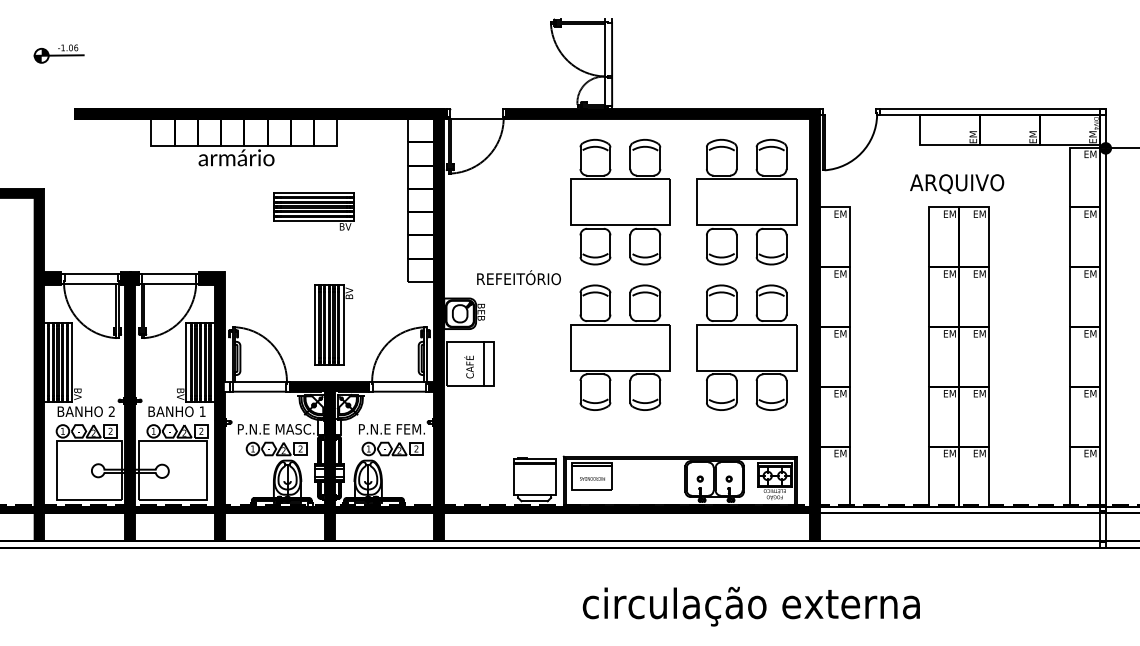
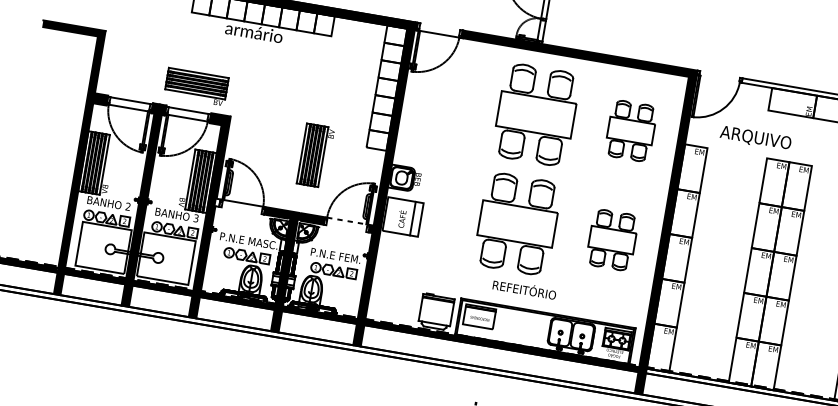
text: (957, 183) -> (756, 138), moved
part: (746, 201) -> (630, 130), size x0.6
part: (313, 211) -> (196, 87), moved
text: (518, 277) -> (524, 289), moved
part: (333, 324) -> (315, 155), moved
part: (746, 347) -> (612, 239), size x0.6
line: (398, 381) -> (346, 220), solid -> dashed
line: (259, 391) -> (241, 210), removed
line: (398, 391) -> (345, 228), removed
text: (202, 411) -> (196, 218), 1 -> 3

